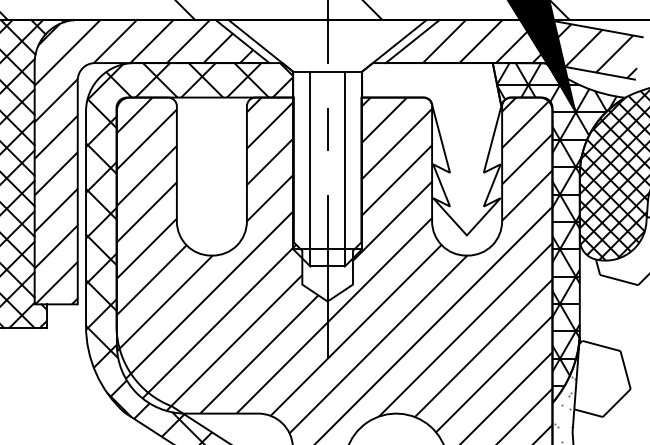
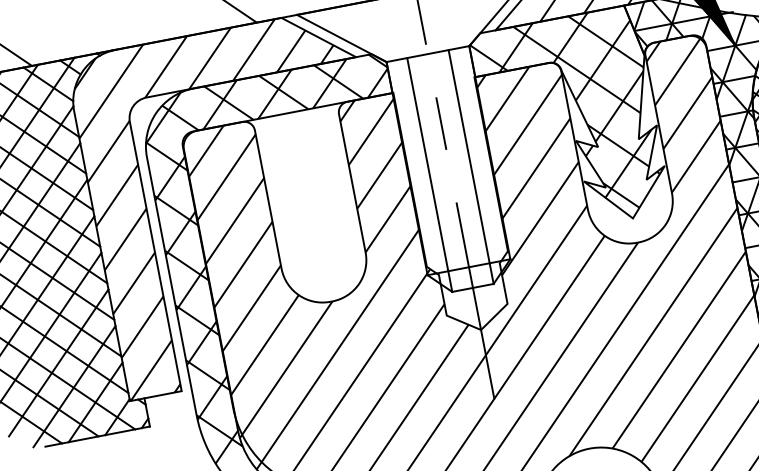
hatch: (430, 145) -> (568, 118), added

